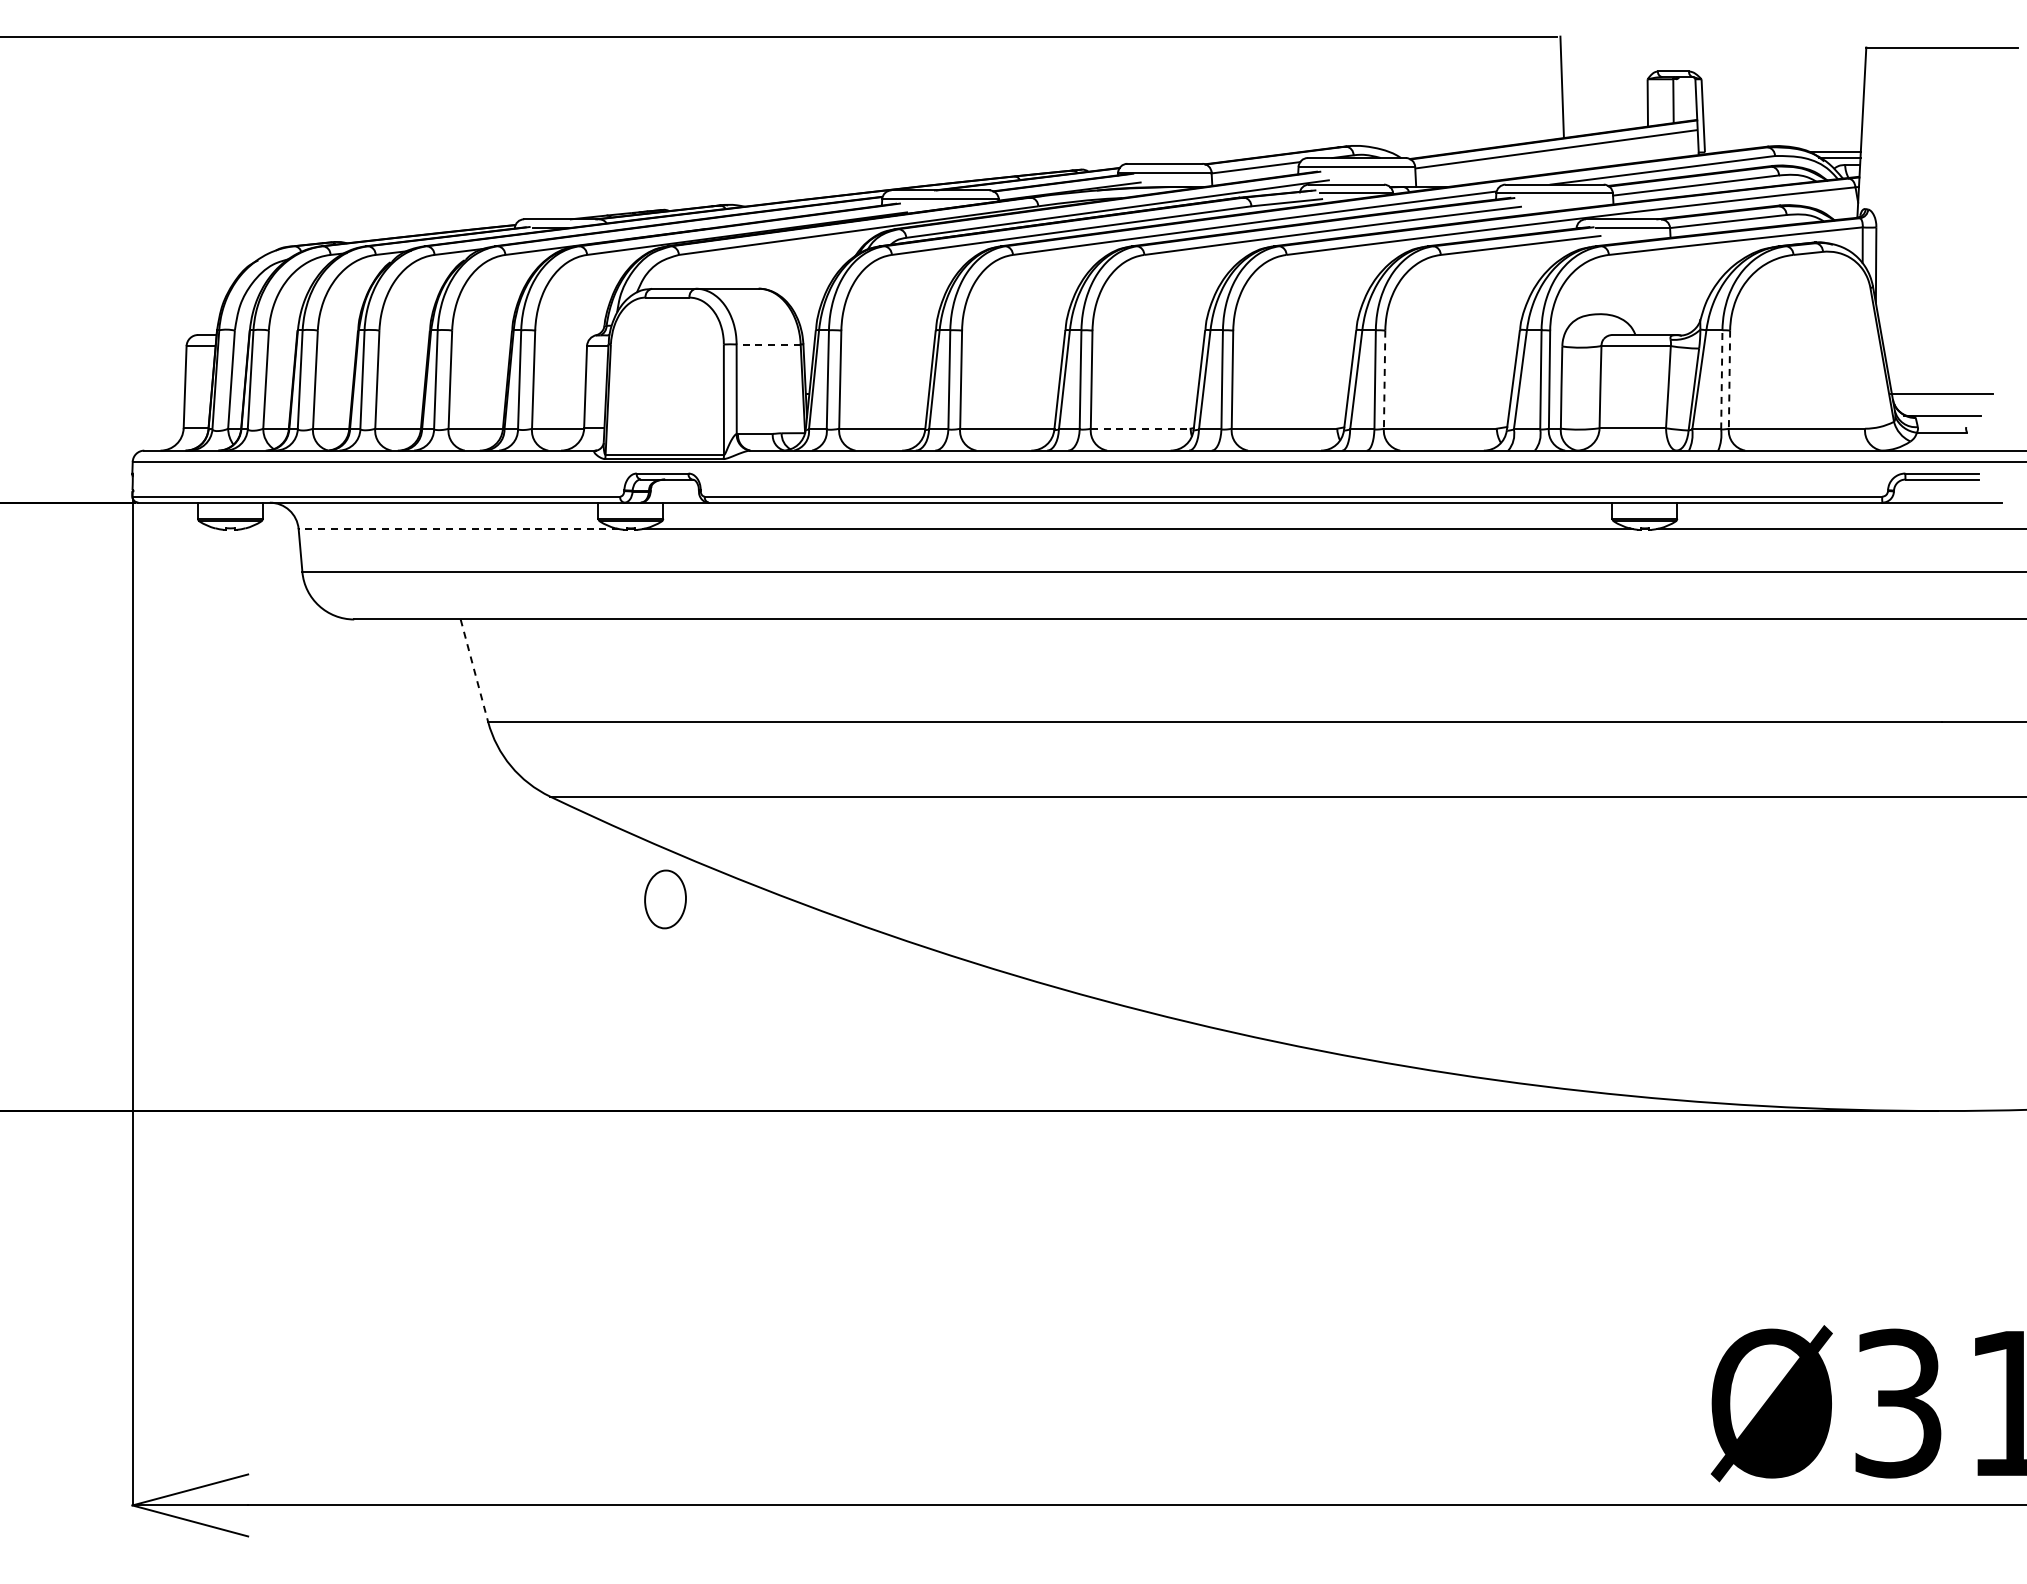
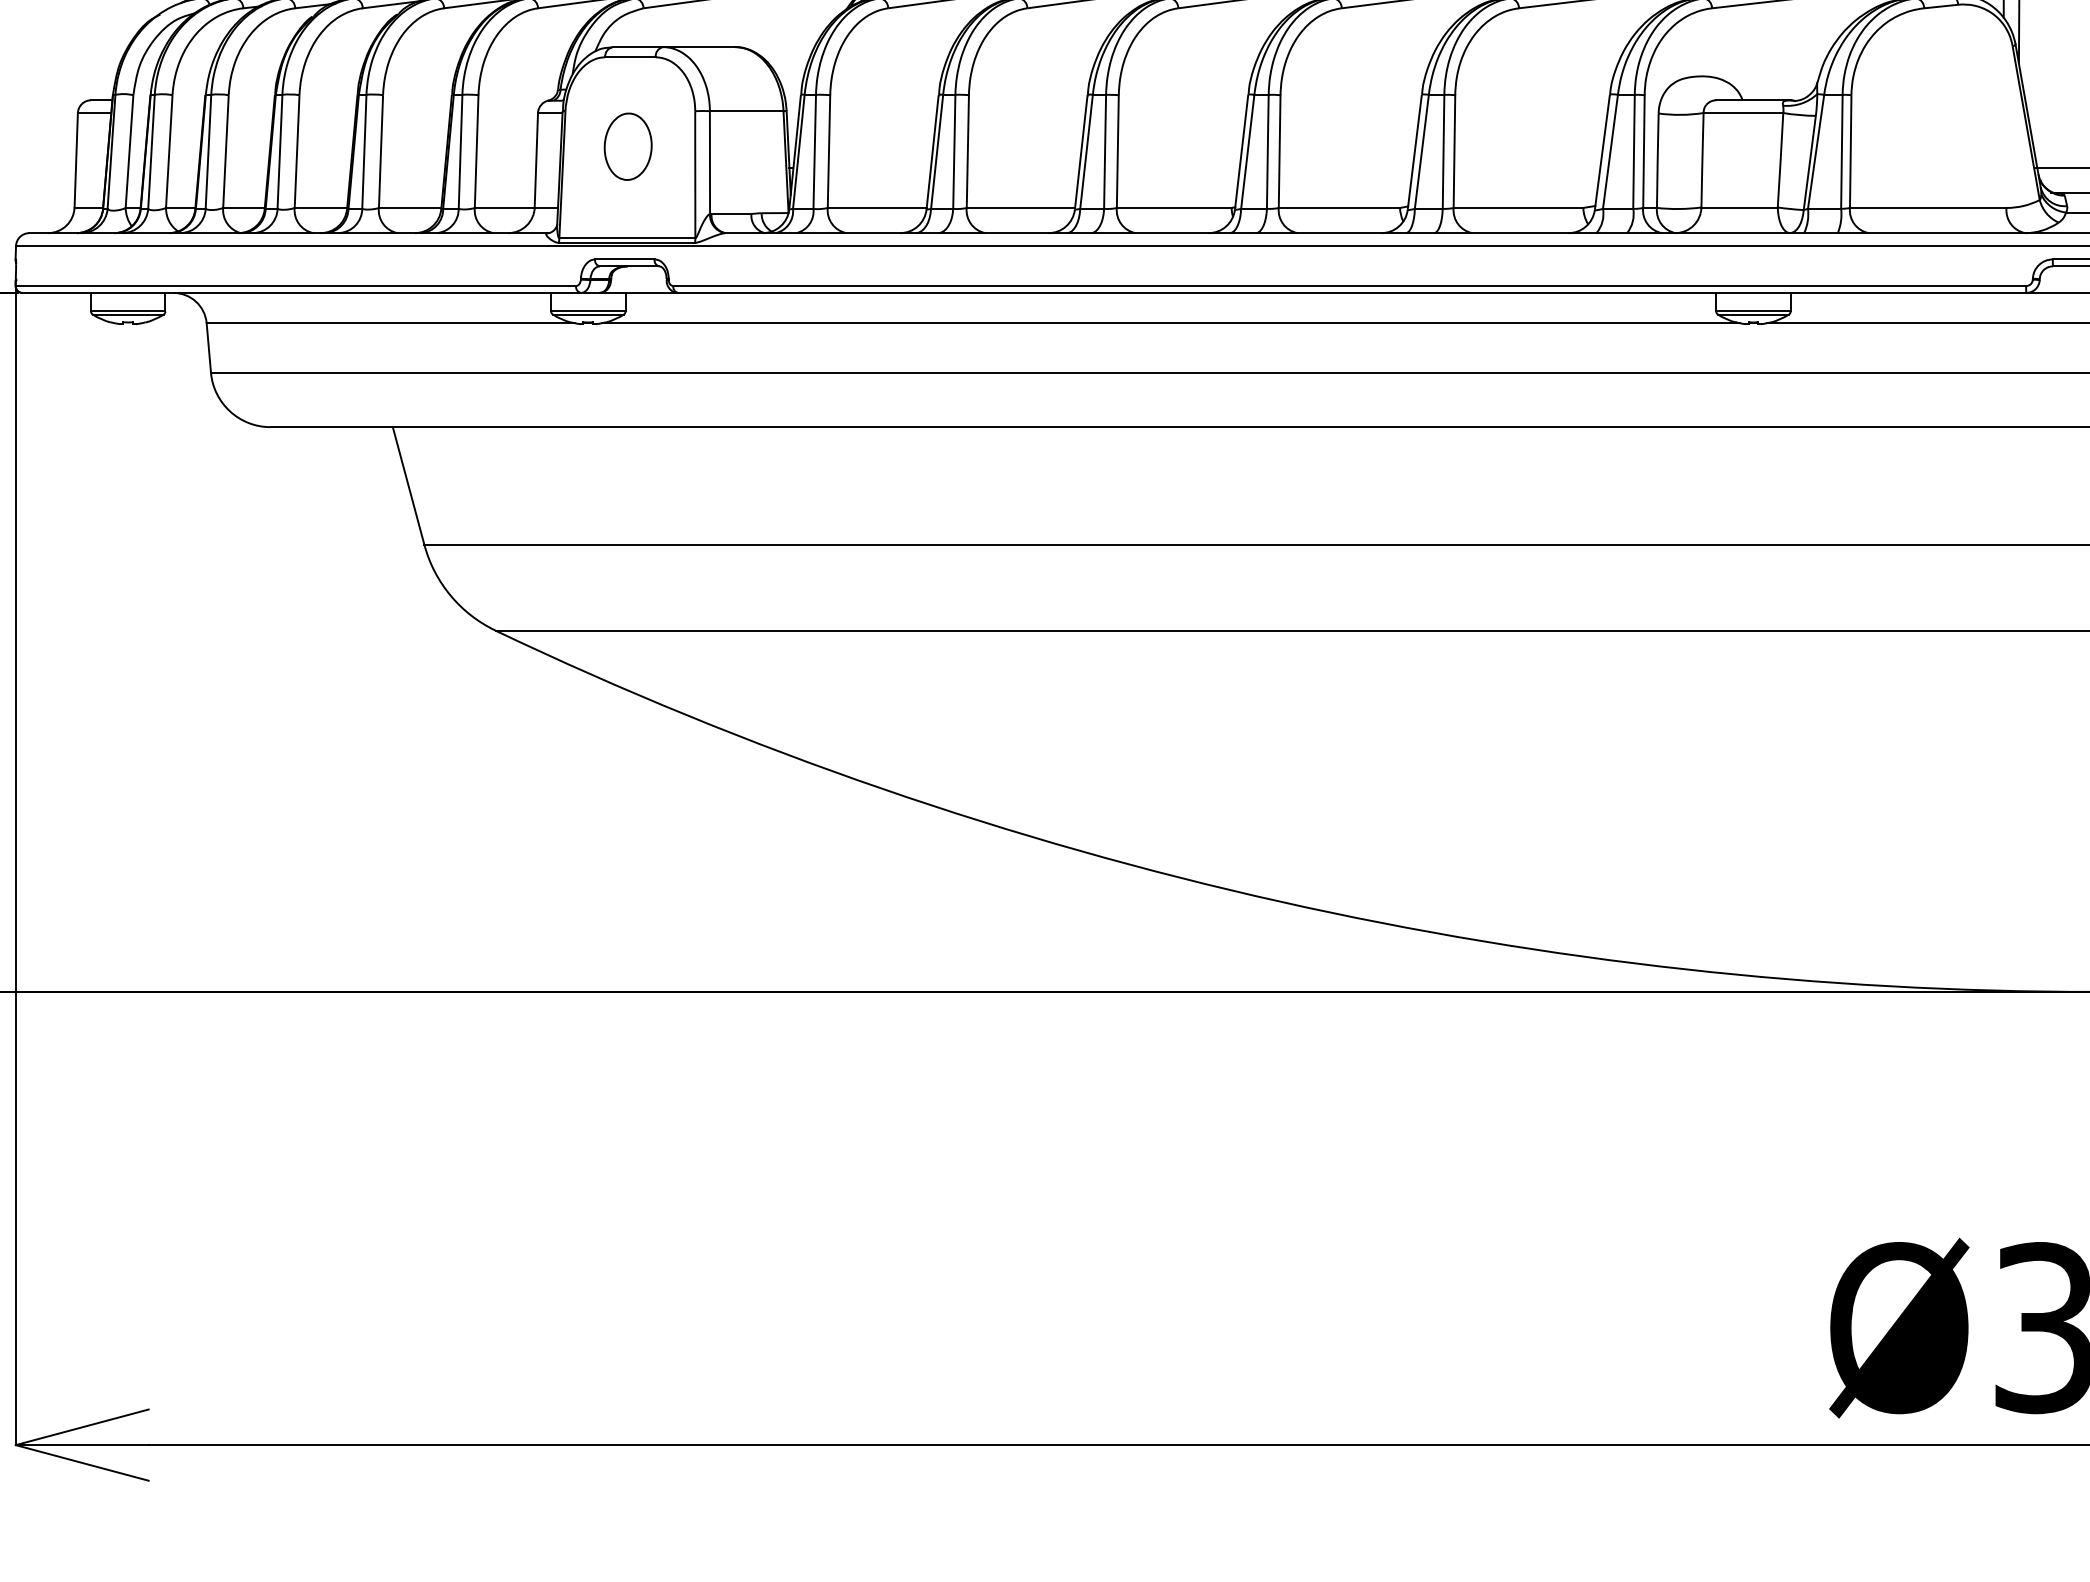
line: (768, 344) -> (746, 111), dashed -> solid
line: (1721, 379) -> (1841, 151), dashed -> solid
line: (1384, 380) -> (1454, 152), dashed -> solid
line: (1729, 380) -> (1850, 152), dashed -> solid
line: (1140, 428) -> (1173, 207), dashed -> solid
line: (458, 529) -> (390, 323), dashed -> solid
line: (474, 671) -> (408, 486), dashed -> solid
part: (665, 899) -> (628, 146), moved

